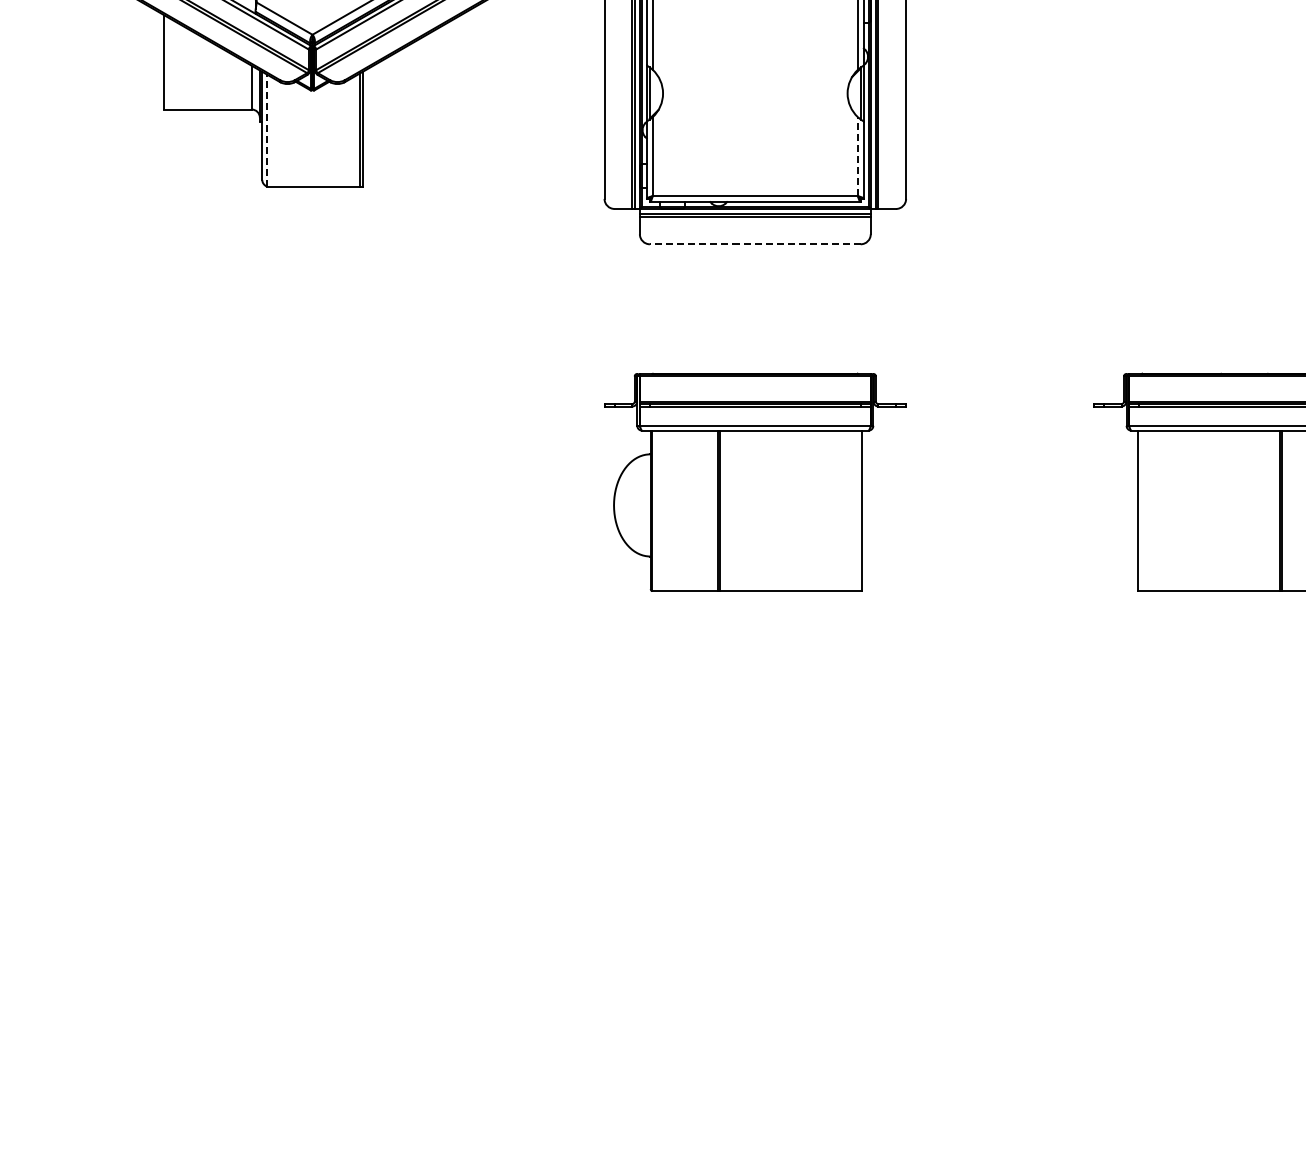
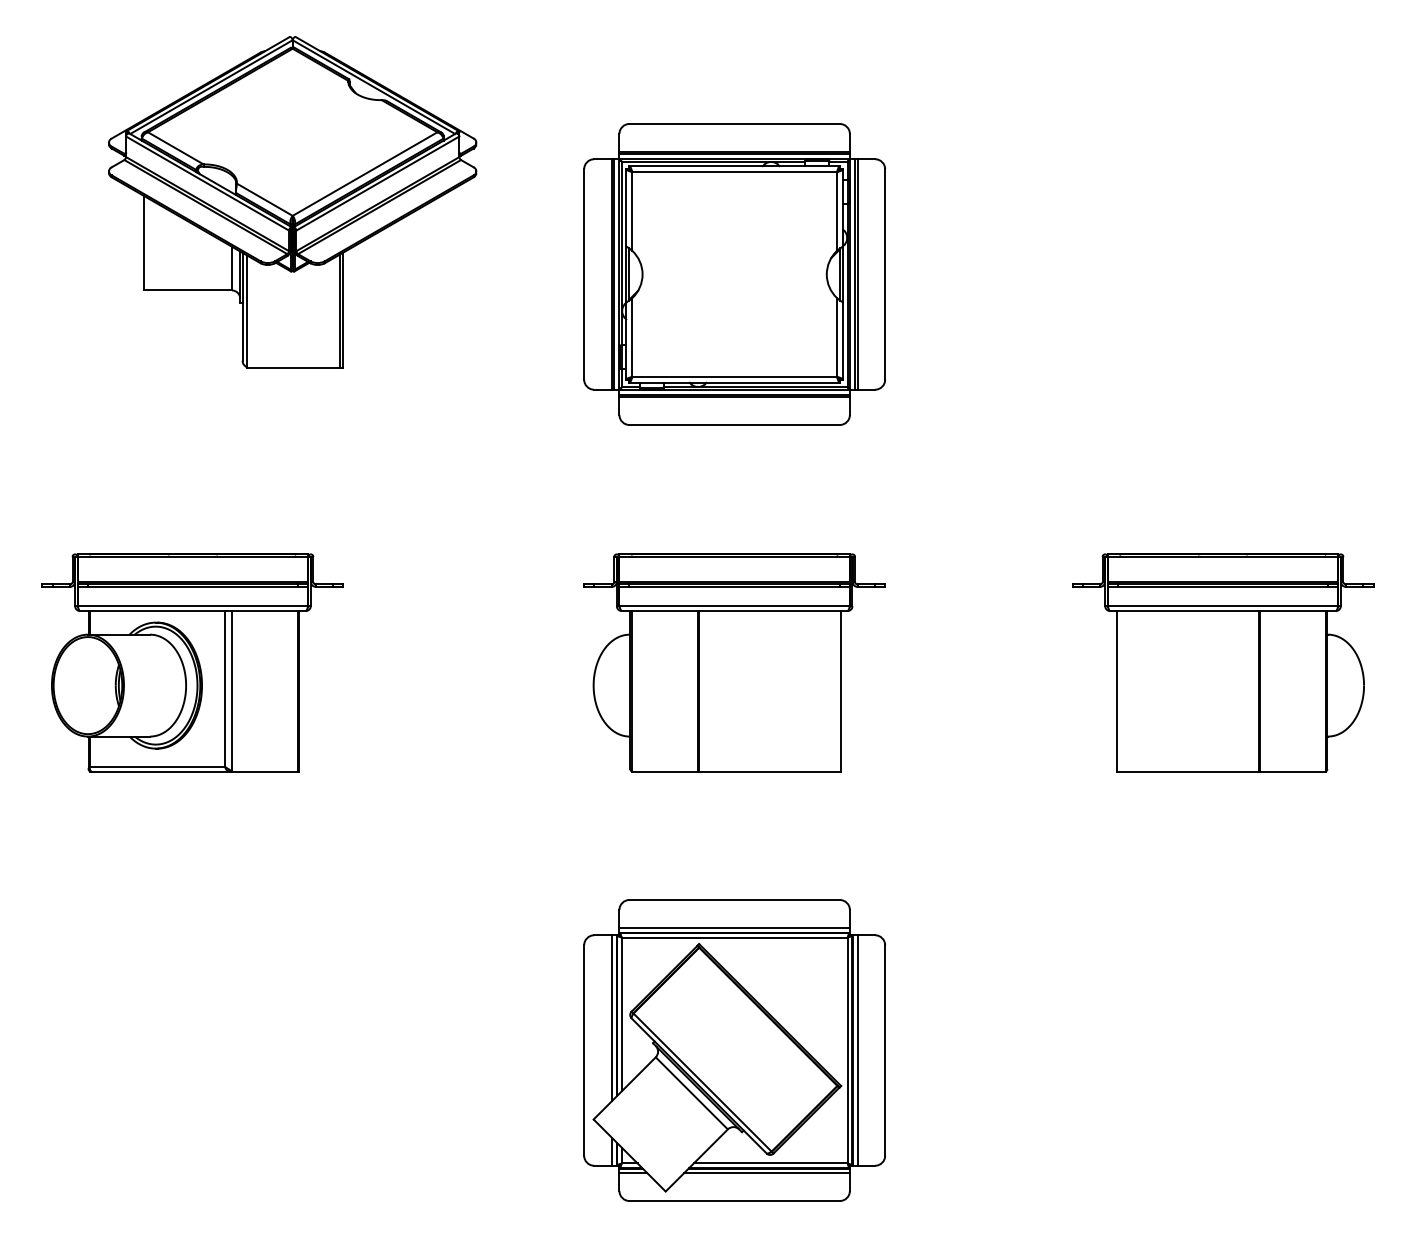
line: (267, 130) -> (247, 311), dashed -> solid
line: (858, 155) -> (837, 336), dashed -> solid
line: (755, 243) -> (734, 424), dashed -> solid
part: (212, 482) -> (192, 662), added
part: (755, 871) -> (734, 1050), added

